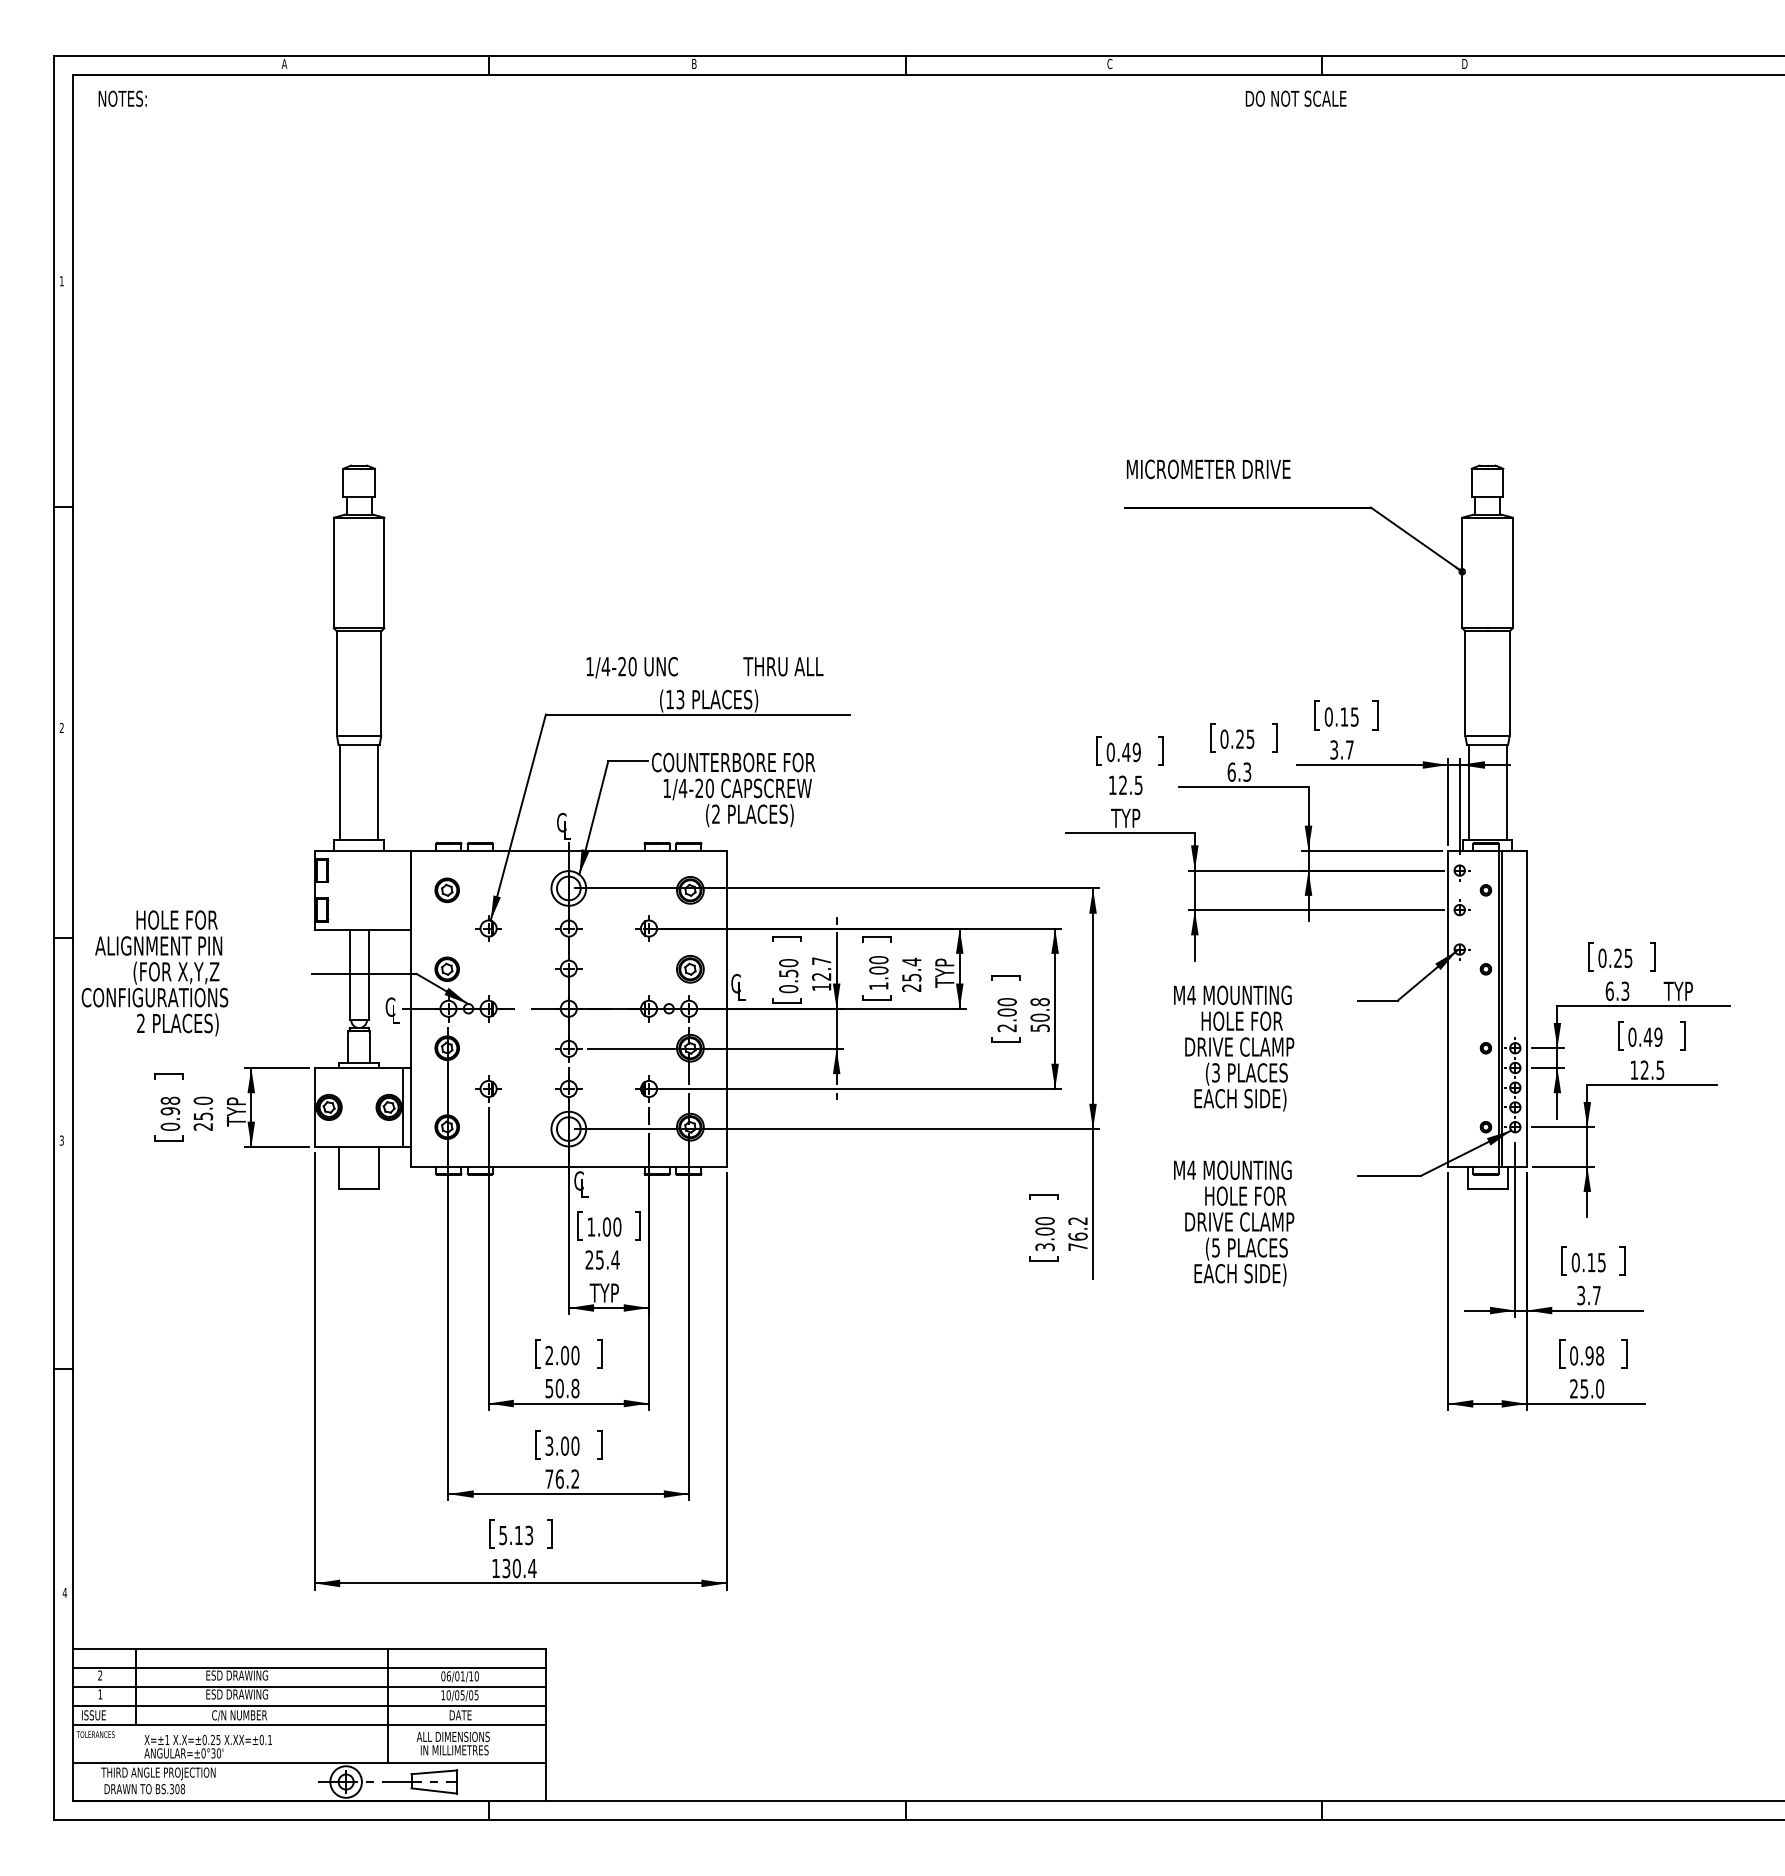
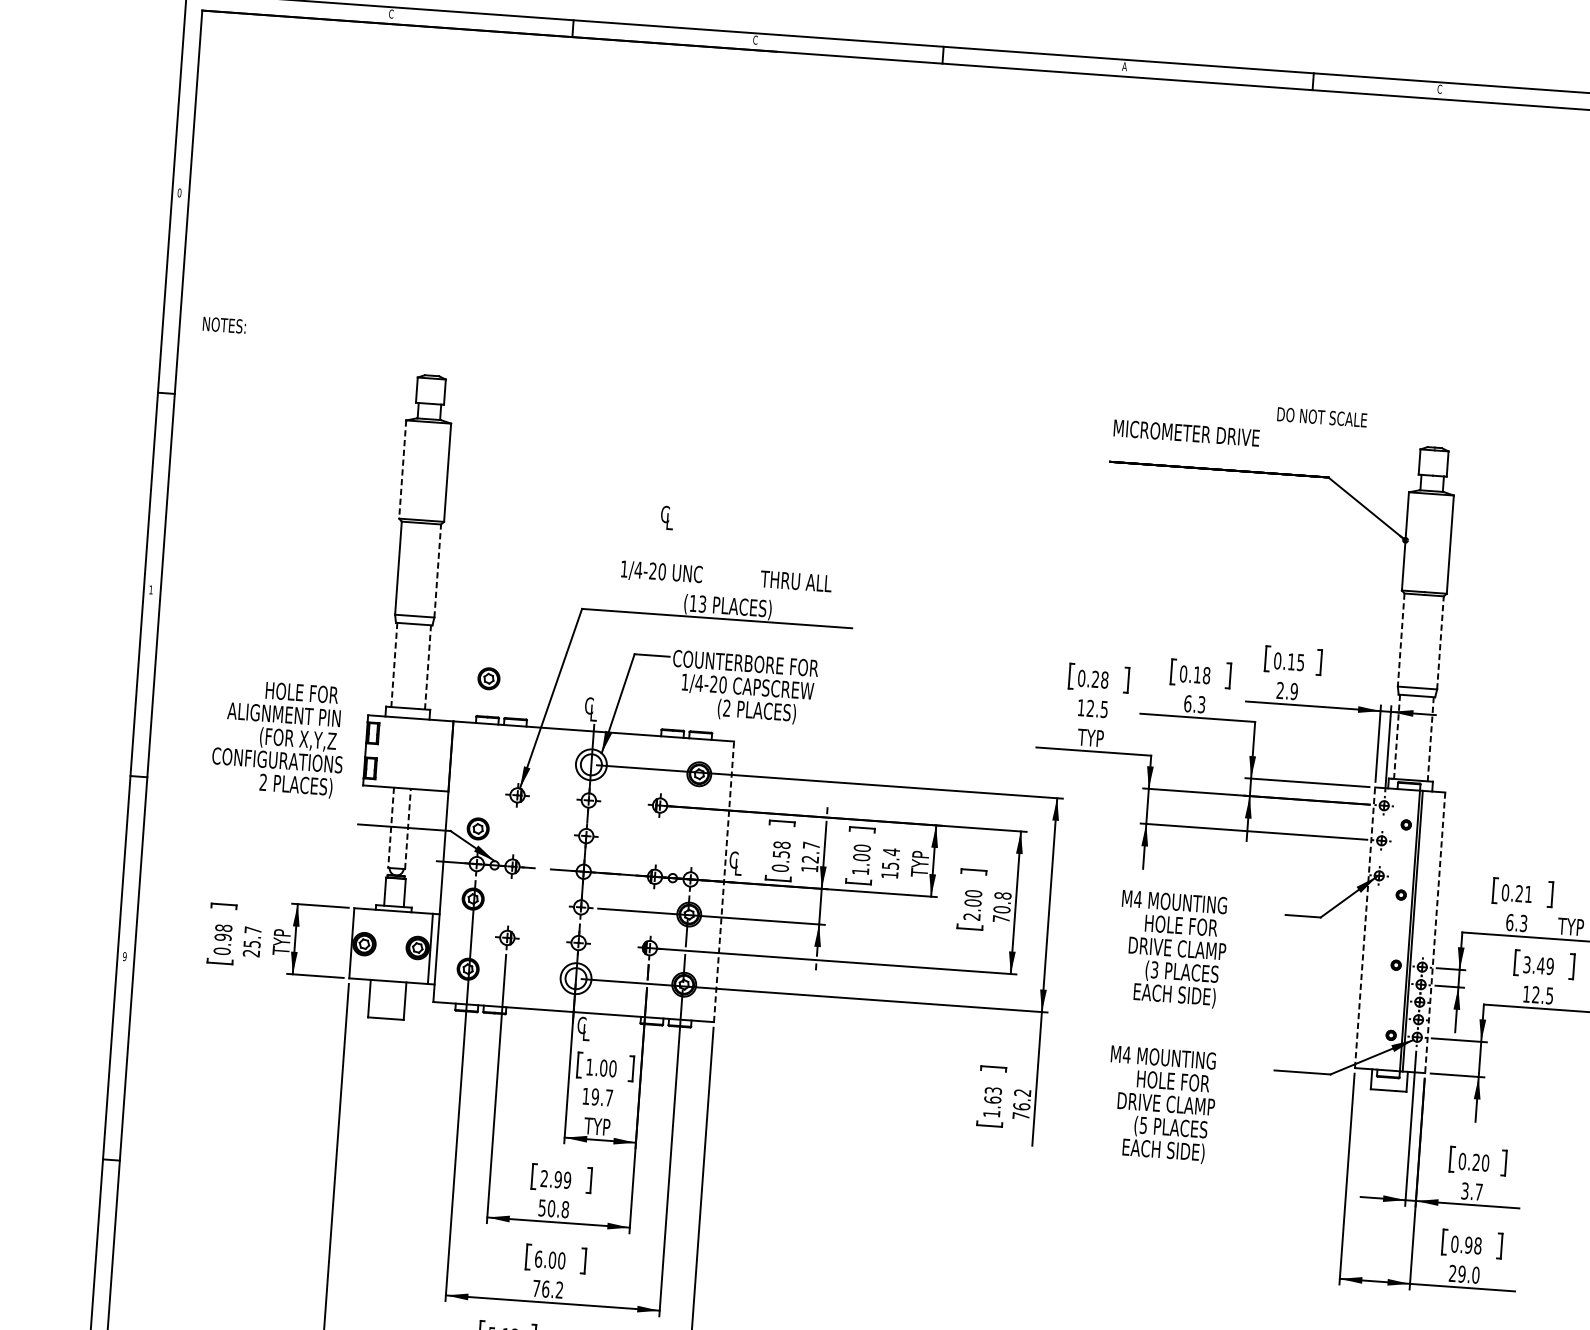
text: (284, 63) -> (391, 13), A -> C
text: (693, 63) -> (754, 39), B -> C
text: (1109, 63) -> (1124, 66), C -> A
text: (1464, 63) -> (1439, 88), D -> C
text: (122, 98) -> (224, 325), moved
text: (1295, 98) -> (1321, 417), moved
text: (61, 281) -> (179, 193), 1 -> 0
line: (333, 573) -> (402, 469), solid -> dashed
line: (381, 683) -> (438, 570), solid -> dashed
line: (1509, 683) -> (1440, 642), solid -> dashed
line: (1465, 684) -> (1401, 640), solid -> dashed
text: (61, 727) -> (150, 589), 2 -> 1
text: (1245, 738) -> (1202, 674), 0.25 -> 0.18
text: (1341, 749) -> (1286, 690), 3.7 -> 2.9
text: (1131, 752) -> (1100, 679), 0.49 -> 0.28
line: (378, 791) -> (428, 666), solid -> dashed
line: (1506, 791) -> (1430, 738), solid -> dashed
line: (340, 792) -> (394, 665), solid -> dashed
line: (1468, 792) -> (1396, 736), solid -> dashed
part: (446, 890) -> (488, 678), moved
text: (1628, 958) -> (1528, 894), 0.25 -> 0.21
text: (788, 963) -> (781, 845), 0.50 -> 0.58
part: (690, 969) -> (694, 844), removed
text: (154, 973) -> (278, 738), moved
line: (368, 974) -> (407, 828), solid -> dashed
line: (349, 975) -> (390, 828), solid -> dashed
text: (911, 987) -> (889, 874), 25.4 -> 15.4
line: (726, 1008) -> (723, 881), solid -> dashed
line: (1448, 1008) -> (1365, 927), solid -> dashed
line: (1527, 1008) -> (1435, 932), solid -> dashed
text: (392, 1010) -> (666, 517), moved
text: (1039, 1028) -> (1000, 919), 50.8 -> 70.8
text: (1632, 1036) -> (1527, 964), 0.49 -> 3.49
text: (203, 1100) -> (253, 930), 25.0 -> 25.7
text: (61, 1140) -> (124, 956), 3 -> 9
text: (1044, 1233) -> (992, 1101), 3.00 -> 1.63
text: (602, 1259) -> (597, 1096), 25.4 -> 19.7
text: (1596, 1262) -> (1480, 1162), 0.15 -> 0.20
text: (569, 1355) -> (562, 1179), 2.00 -> 2.99
text: (1584, 1388) -> (1462, 1273), 25.0 -> 29.0
text: (549, 1445) -> (538, 1258), 3.00 -> 6.00

